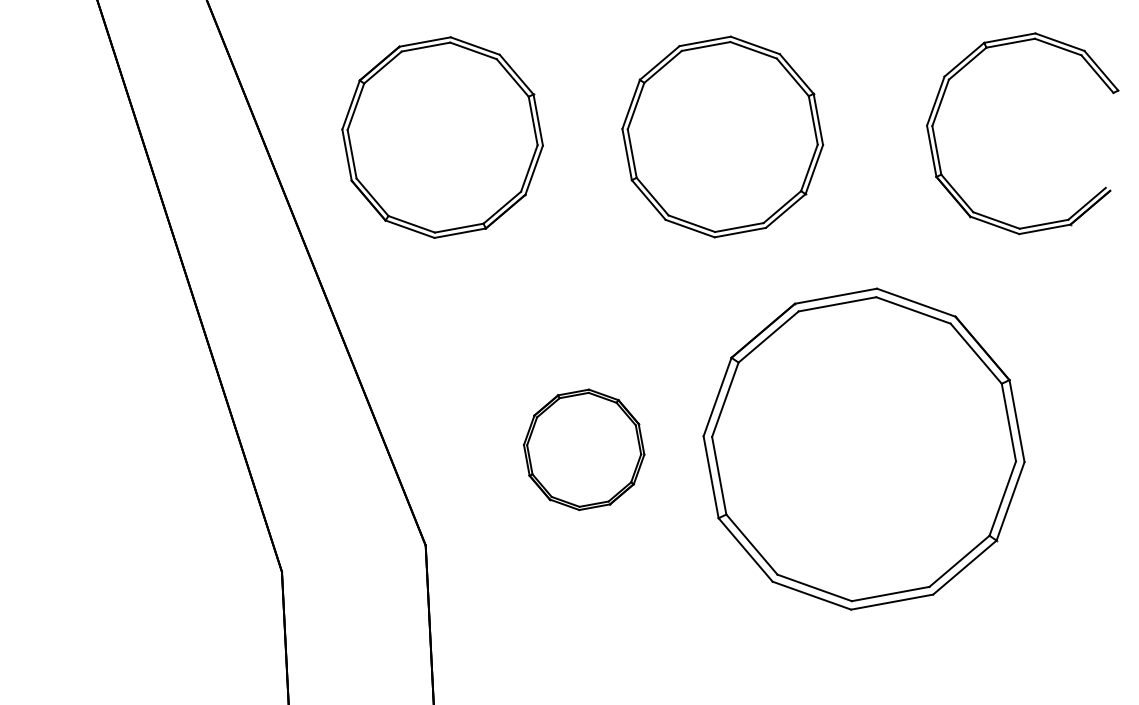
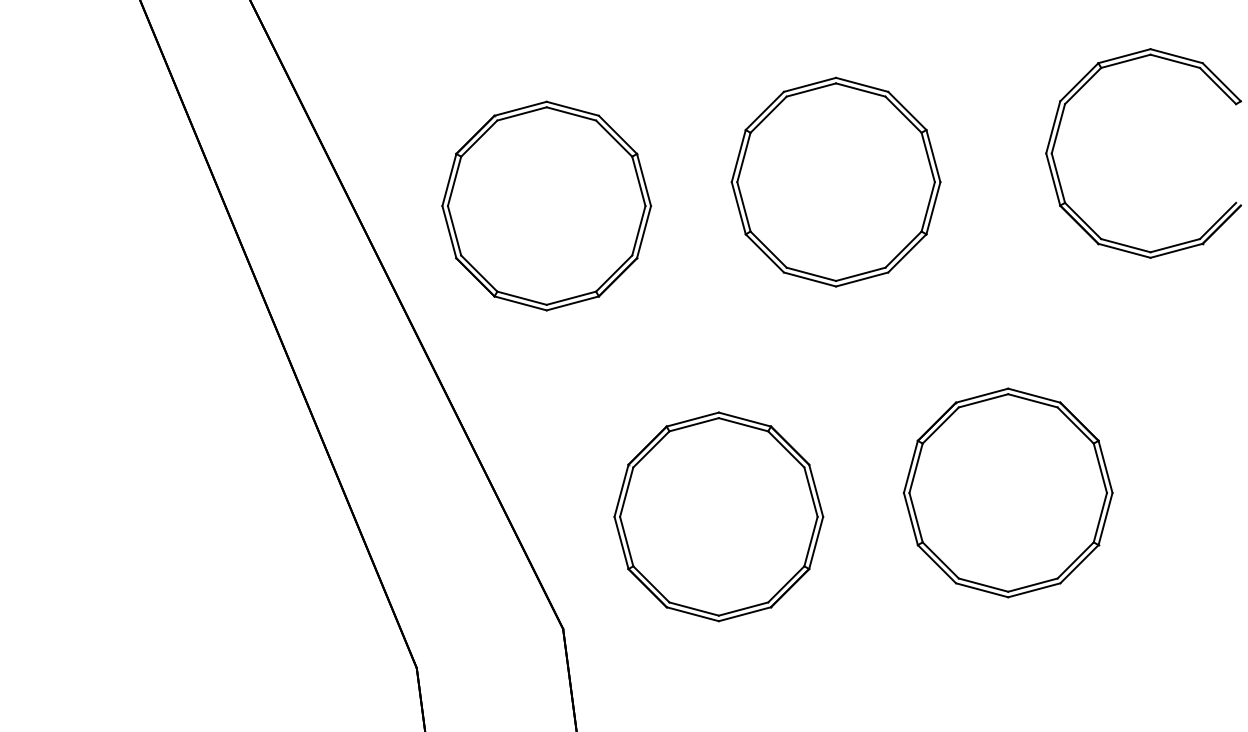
part: (864, 448) -> (1008, 492), size x0.62
part: (583, 449) -> (718, 516), size x1.67

